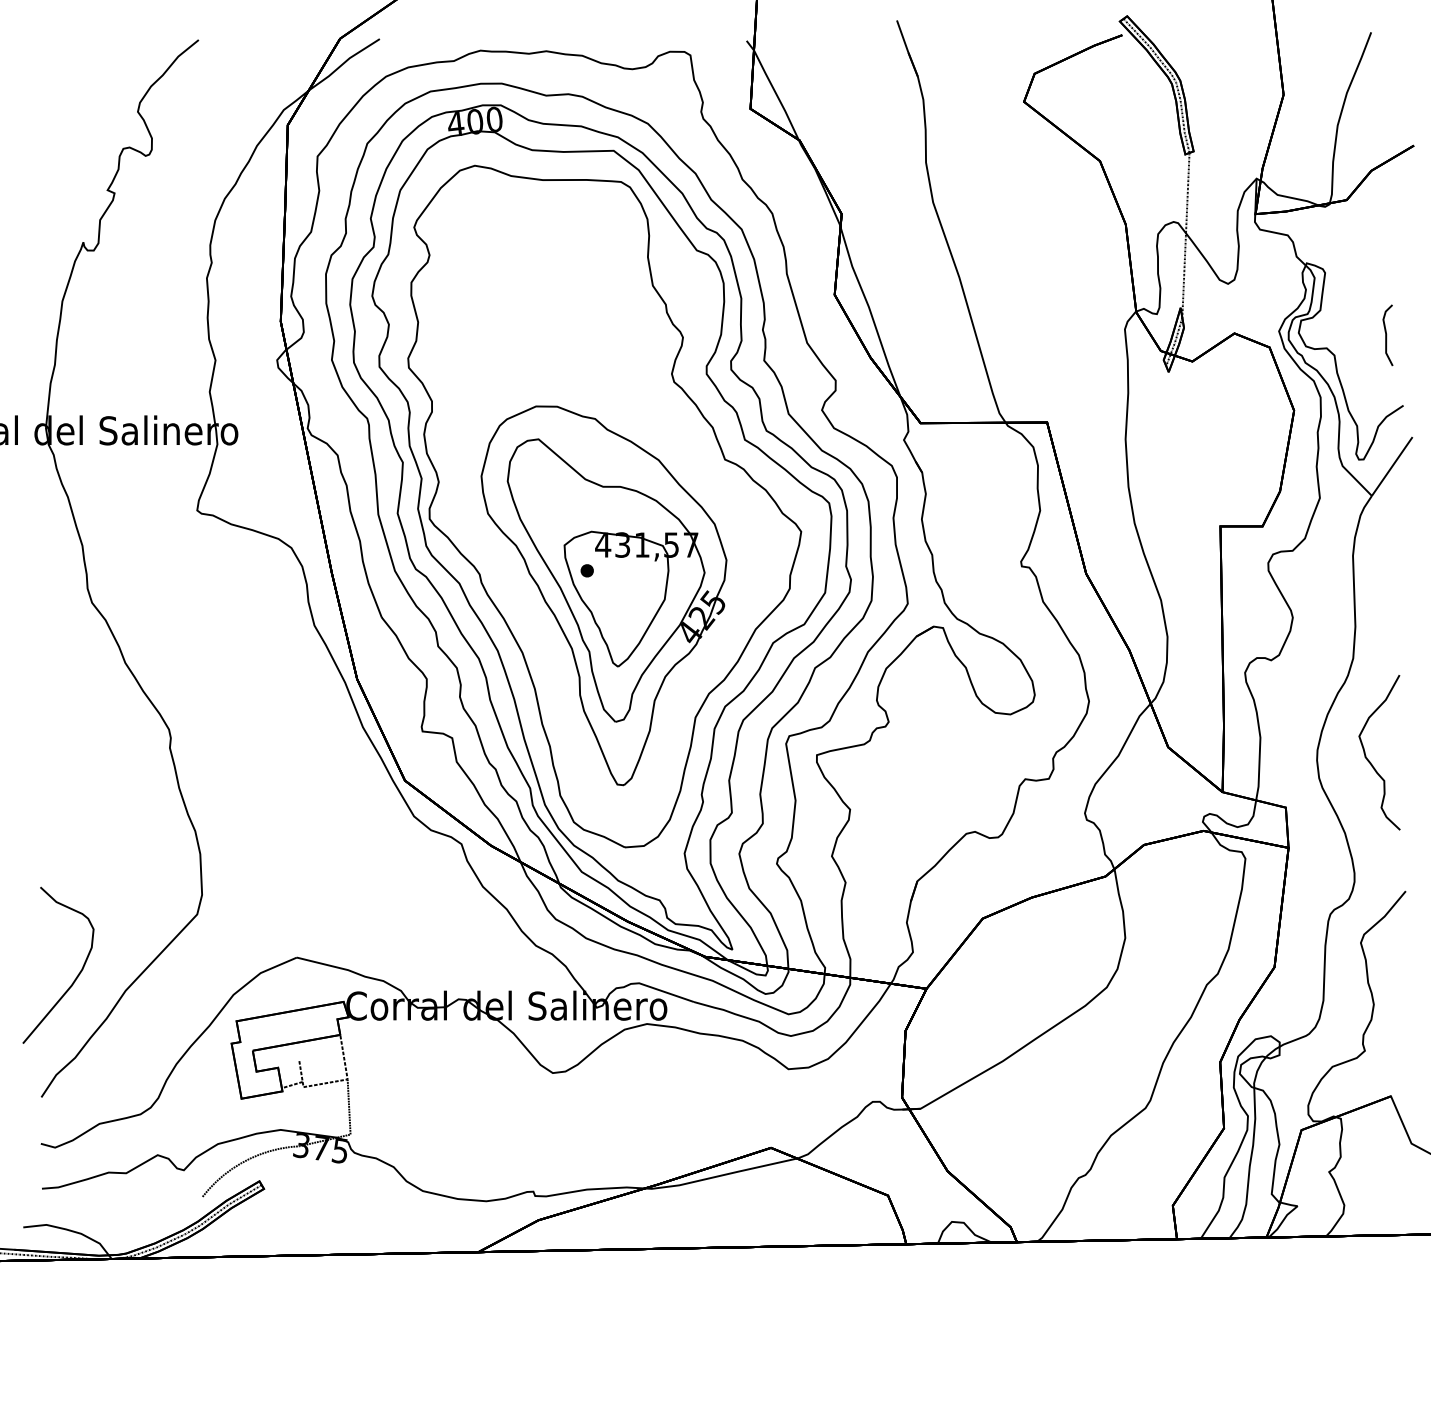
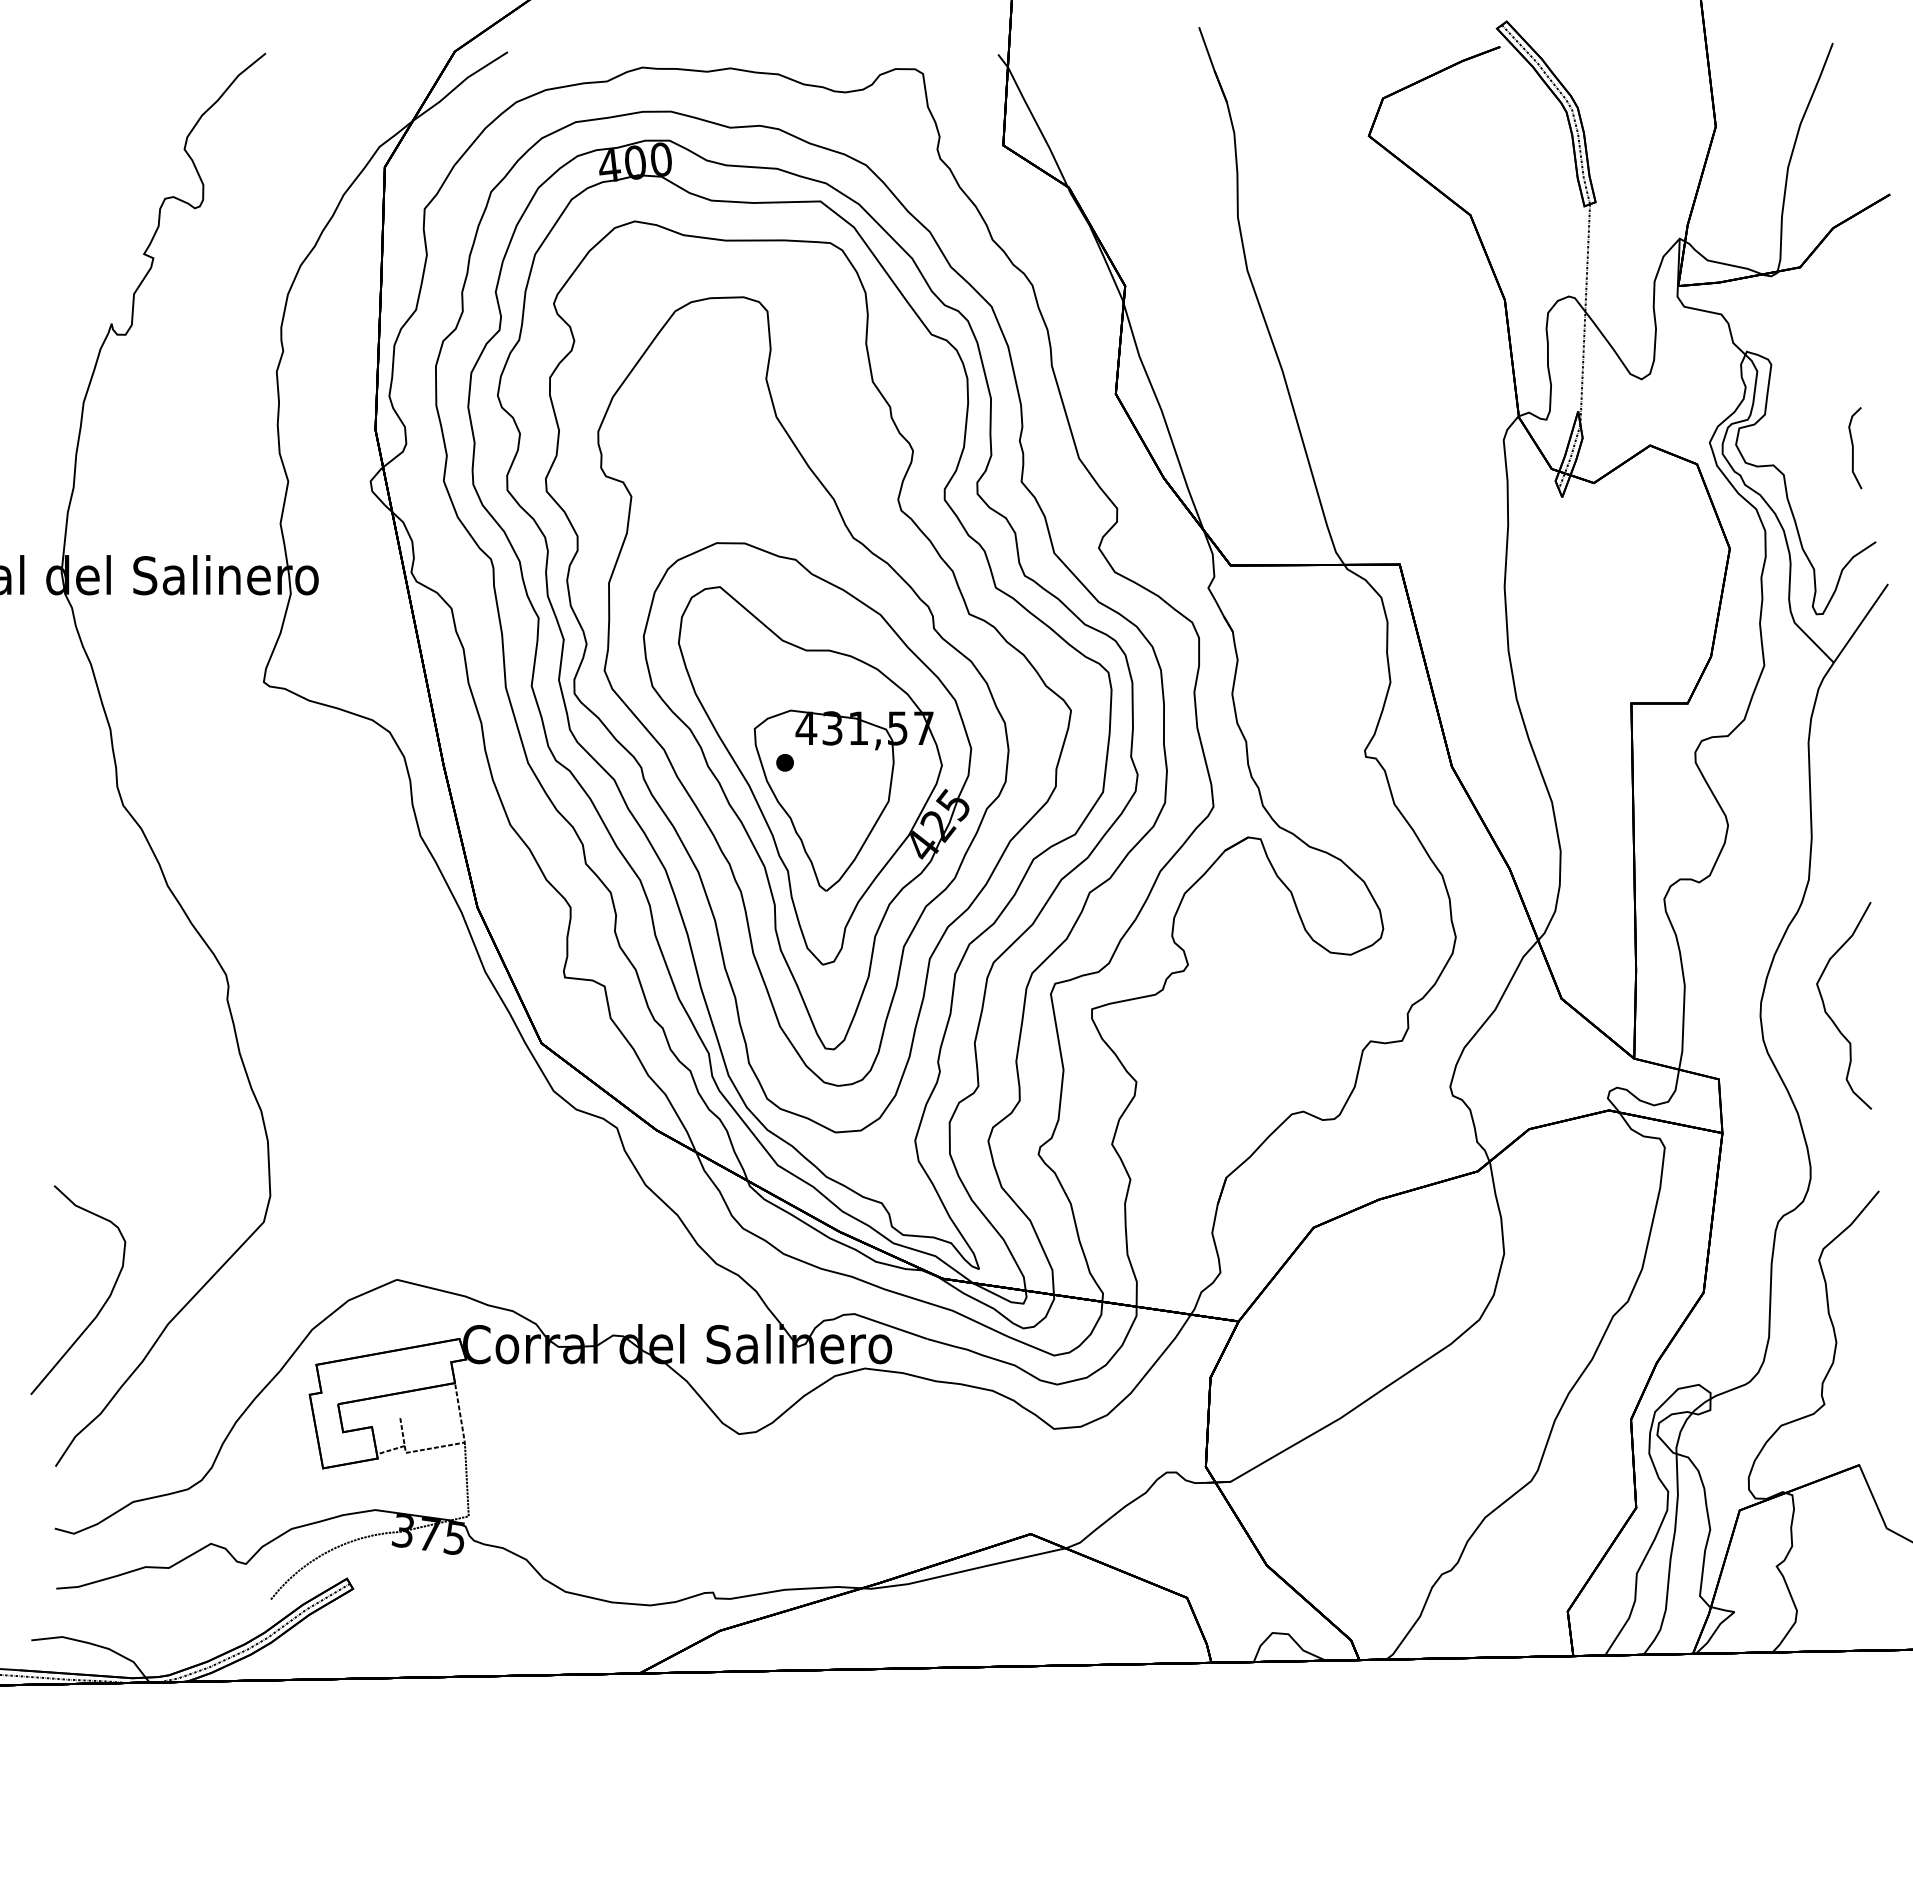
part: (601, 517) -> (803, 691), added

